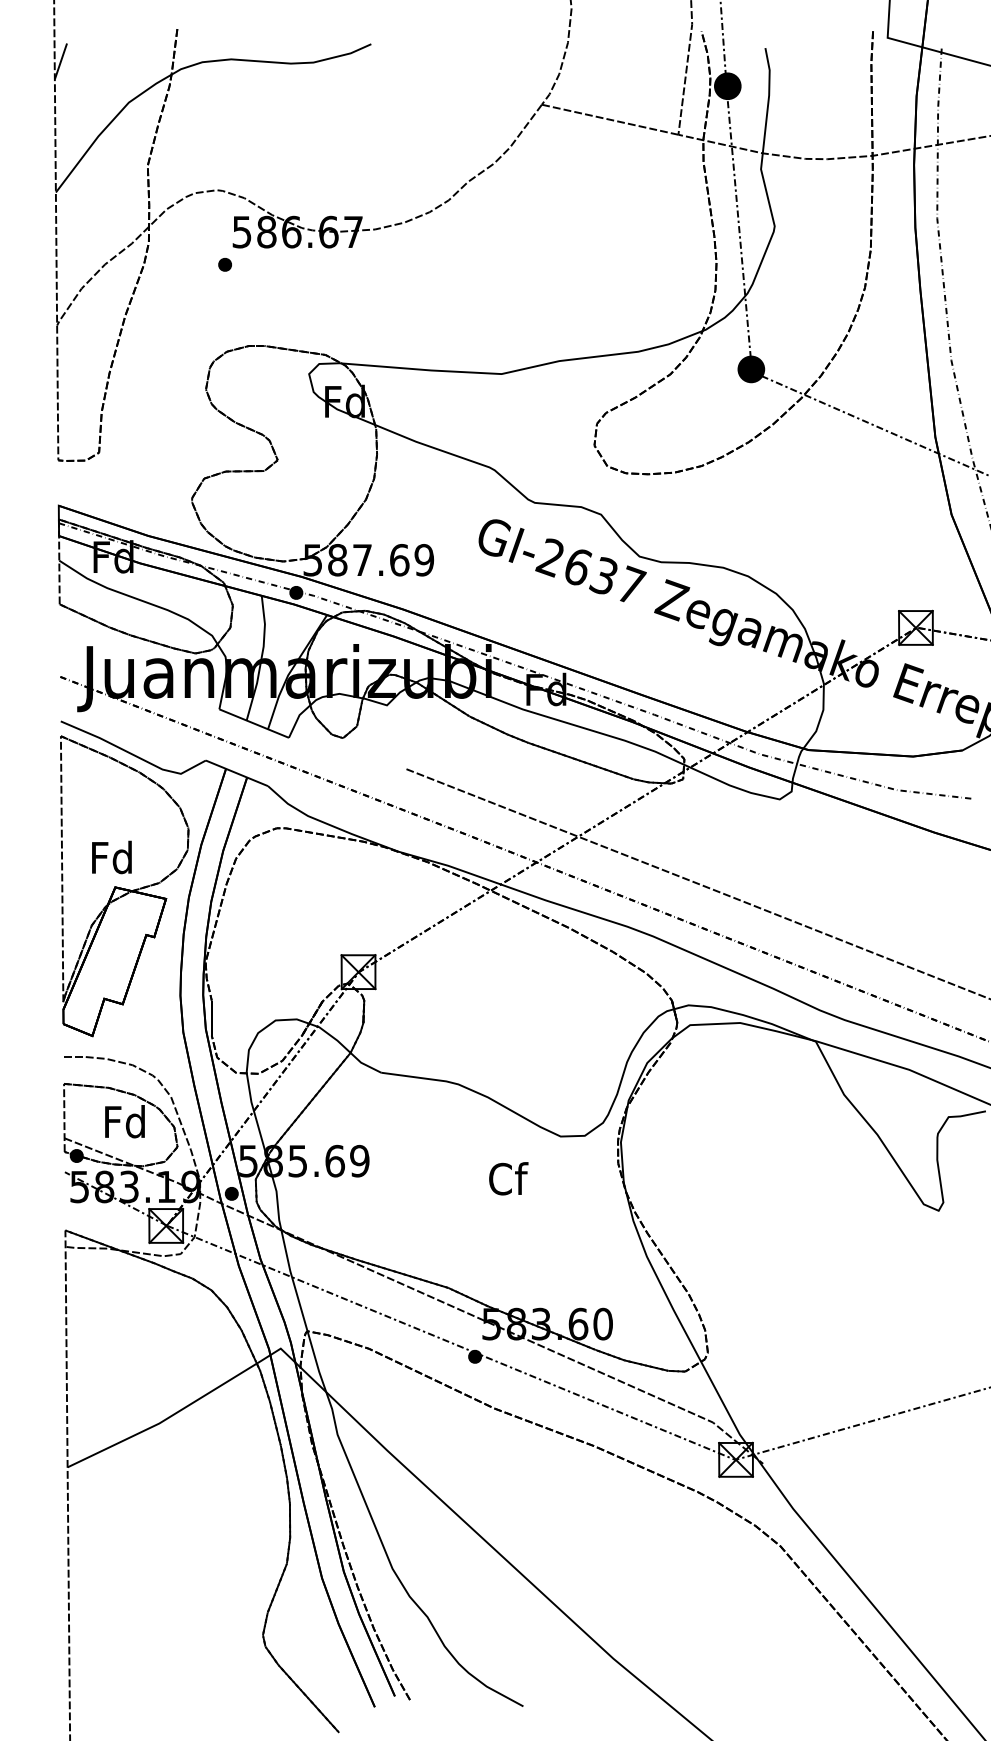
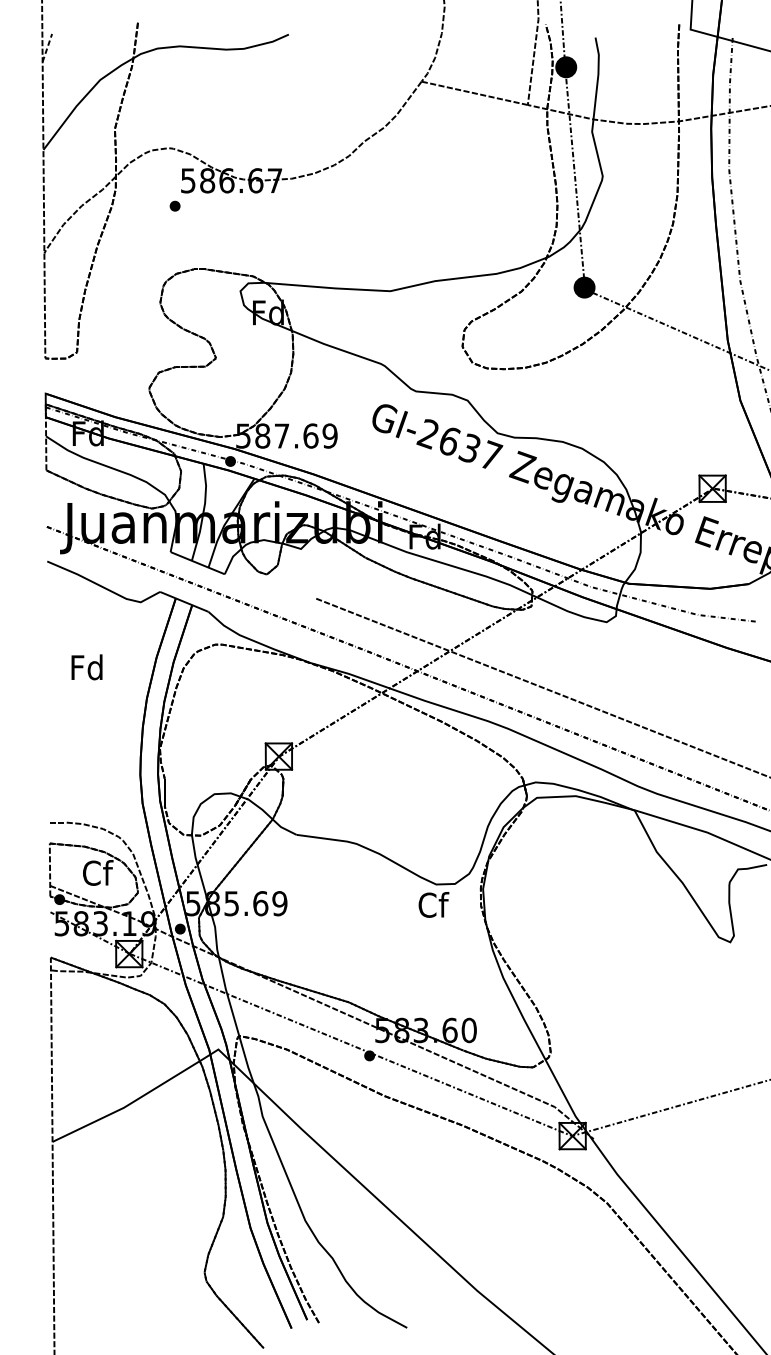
line: (60, 61) -> (47, 48), solid -> dashed
part: (124, 886) -> (96, 689), removed
text: (125, 1121) -> (97, 872), Fd -> Cf
text: (508, 1178) -> (433, 904), moved

